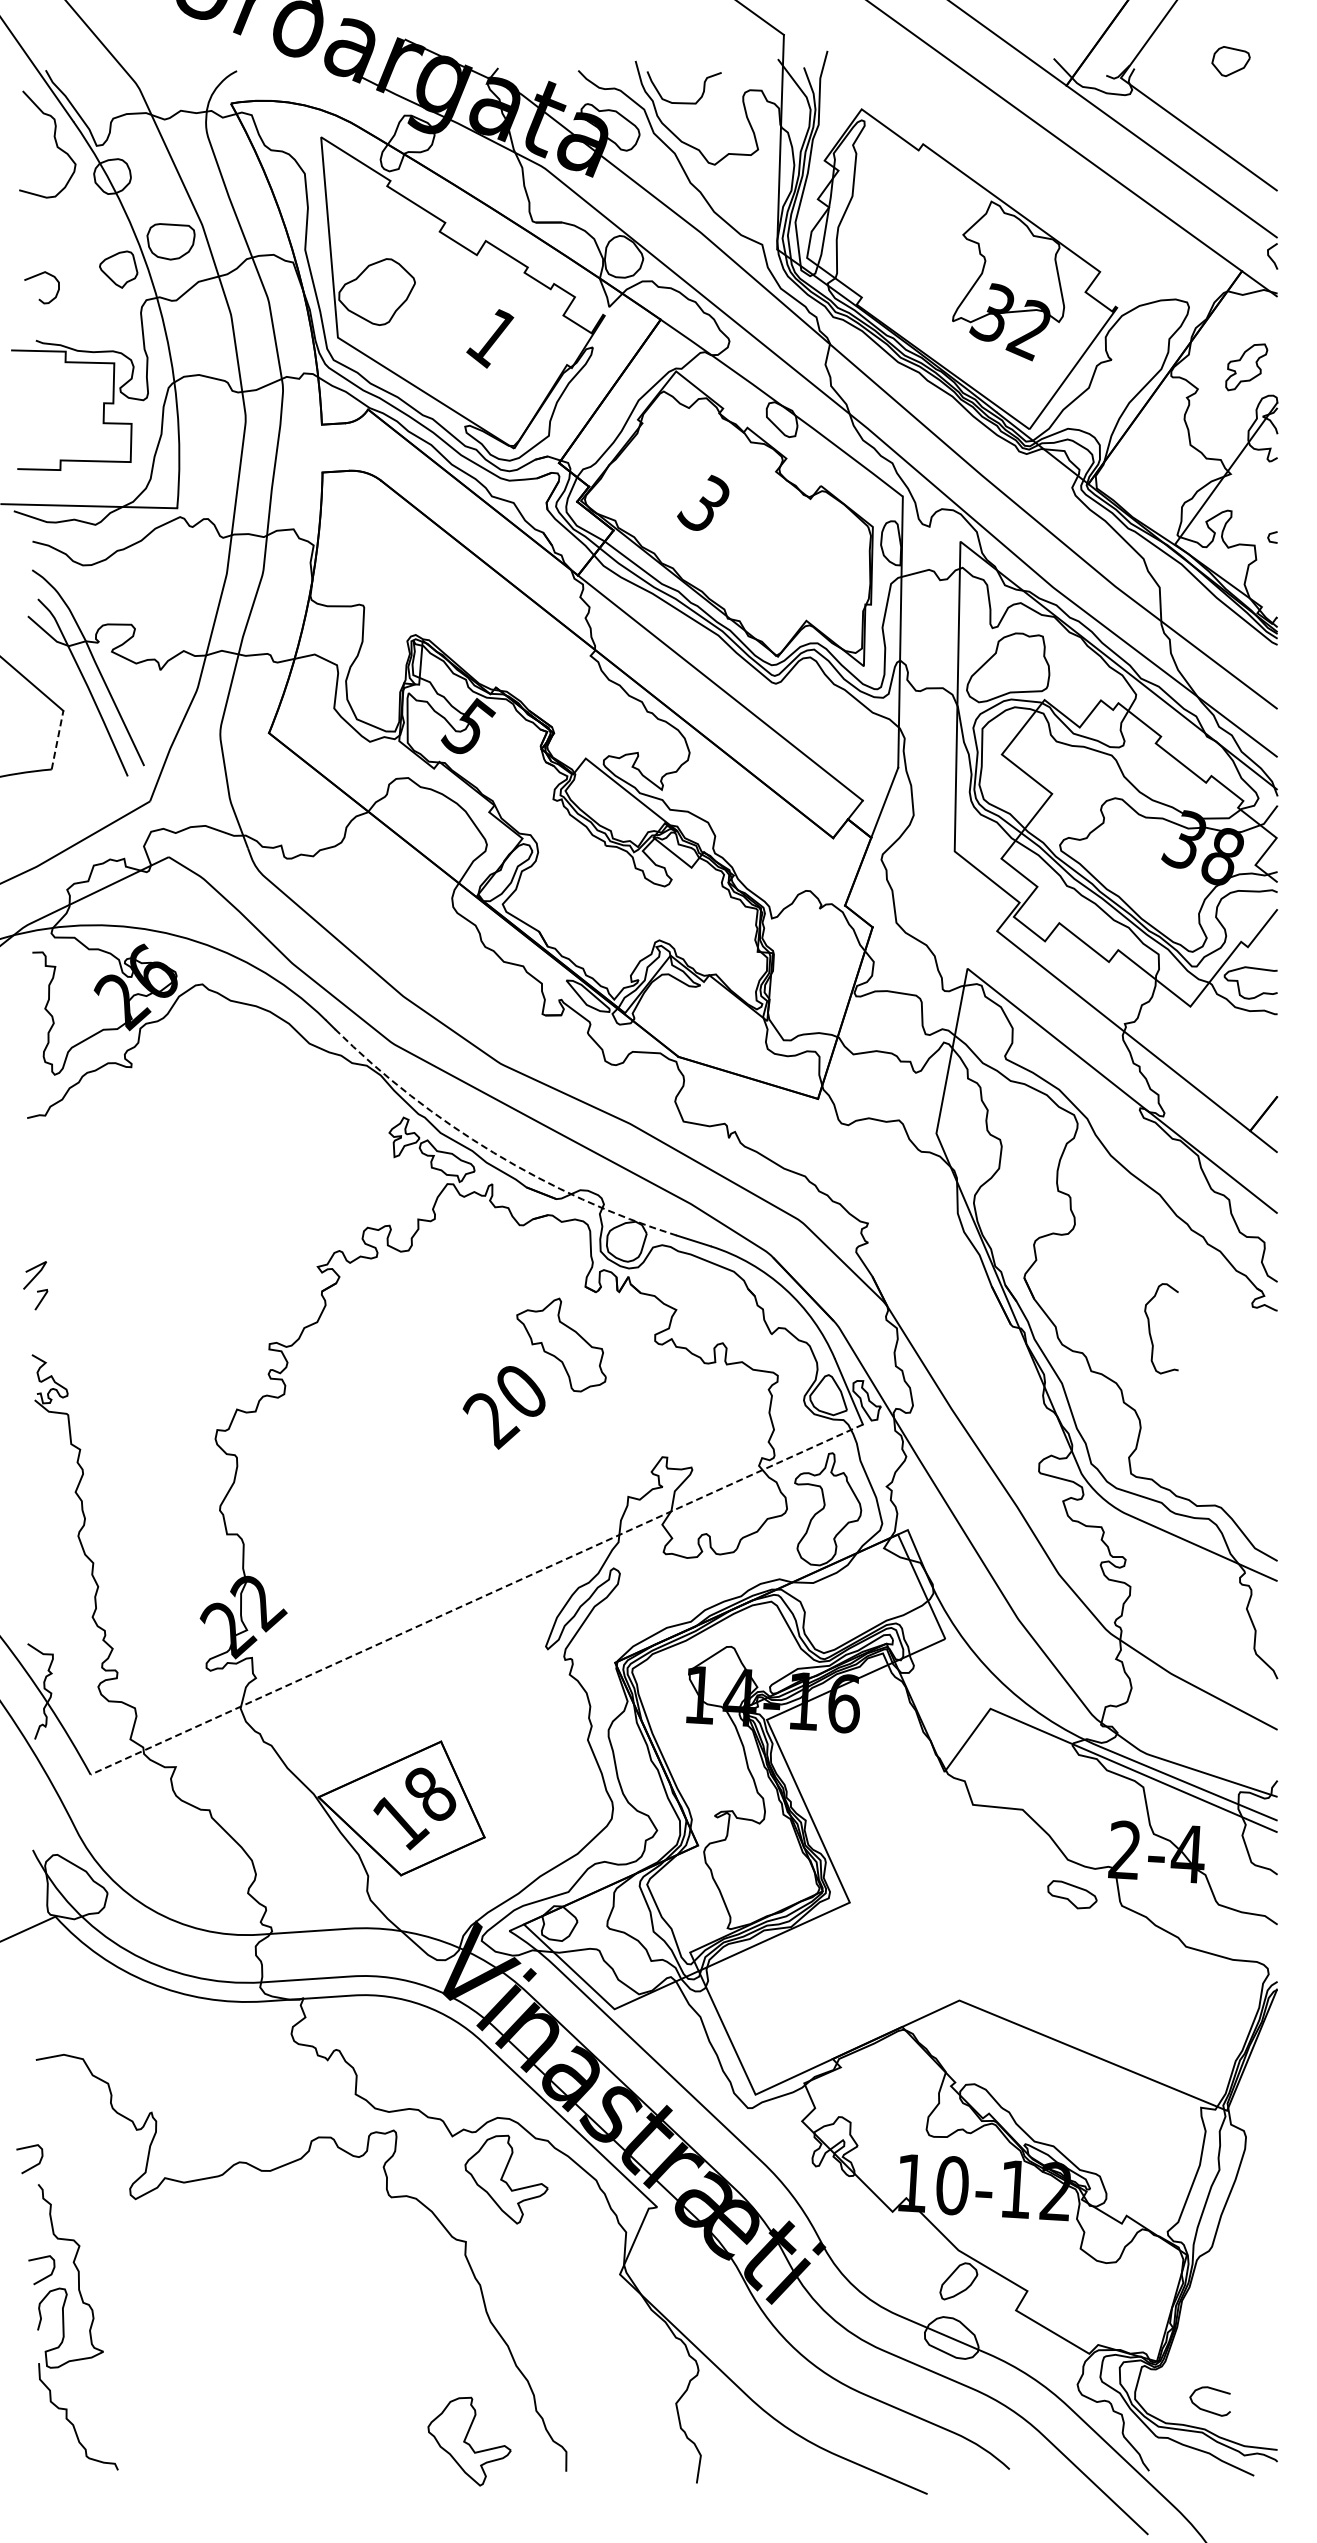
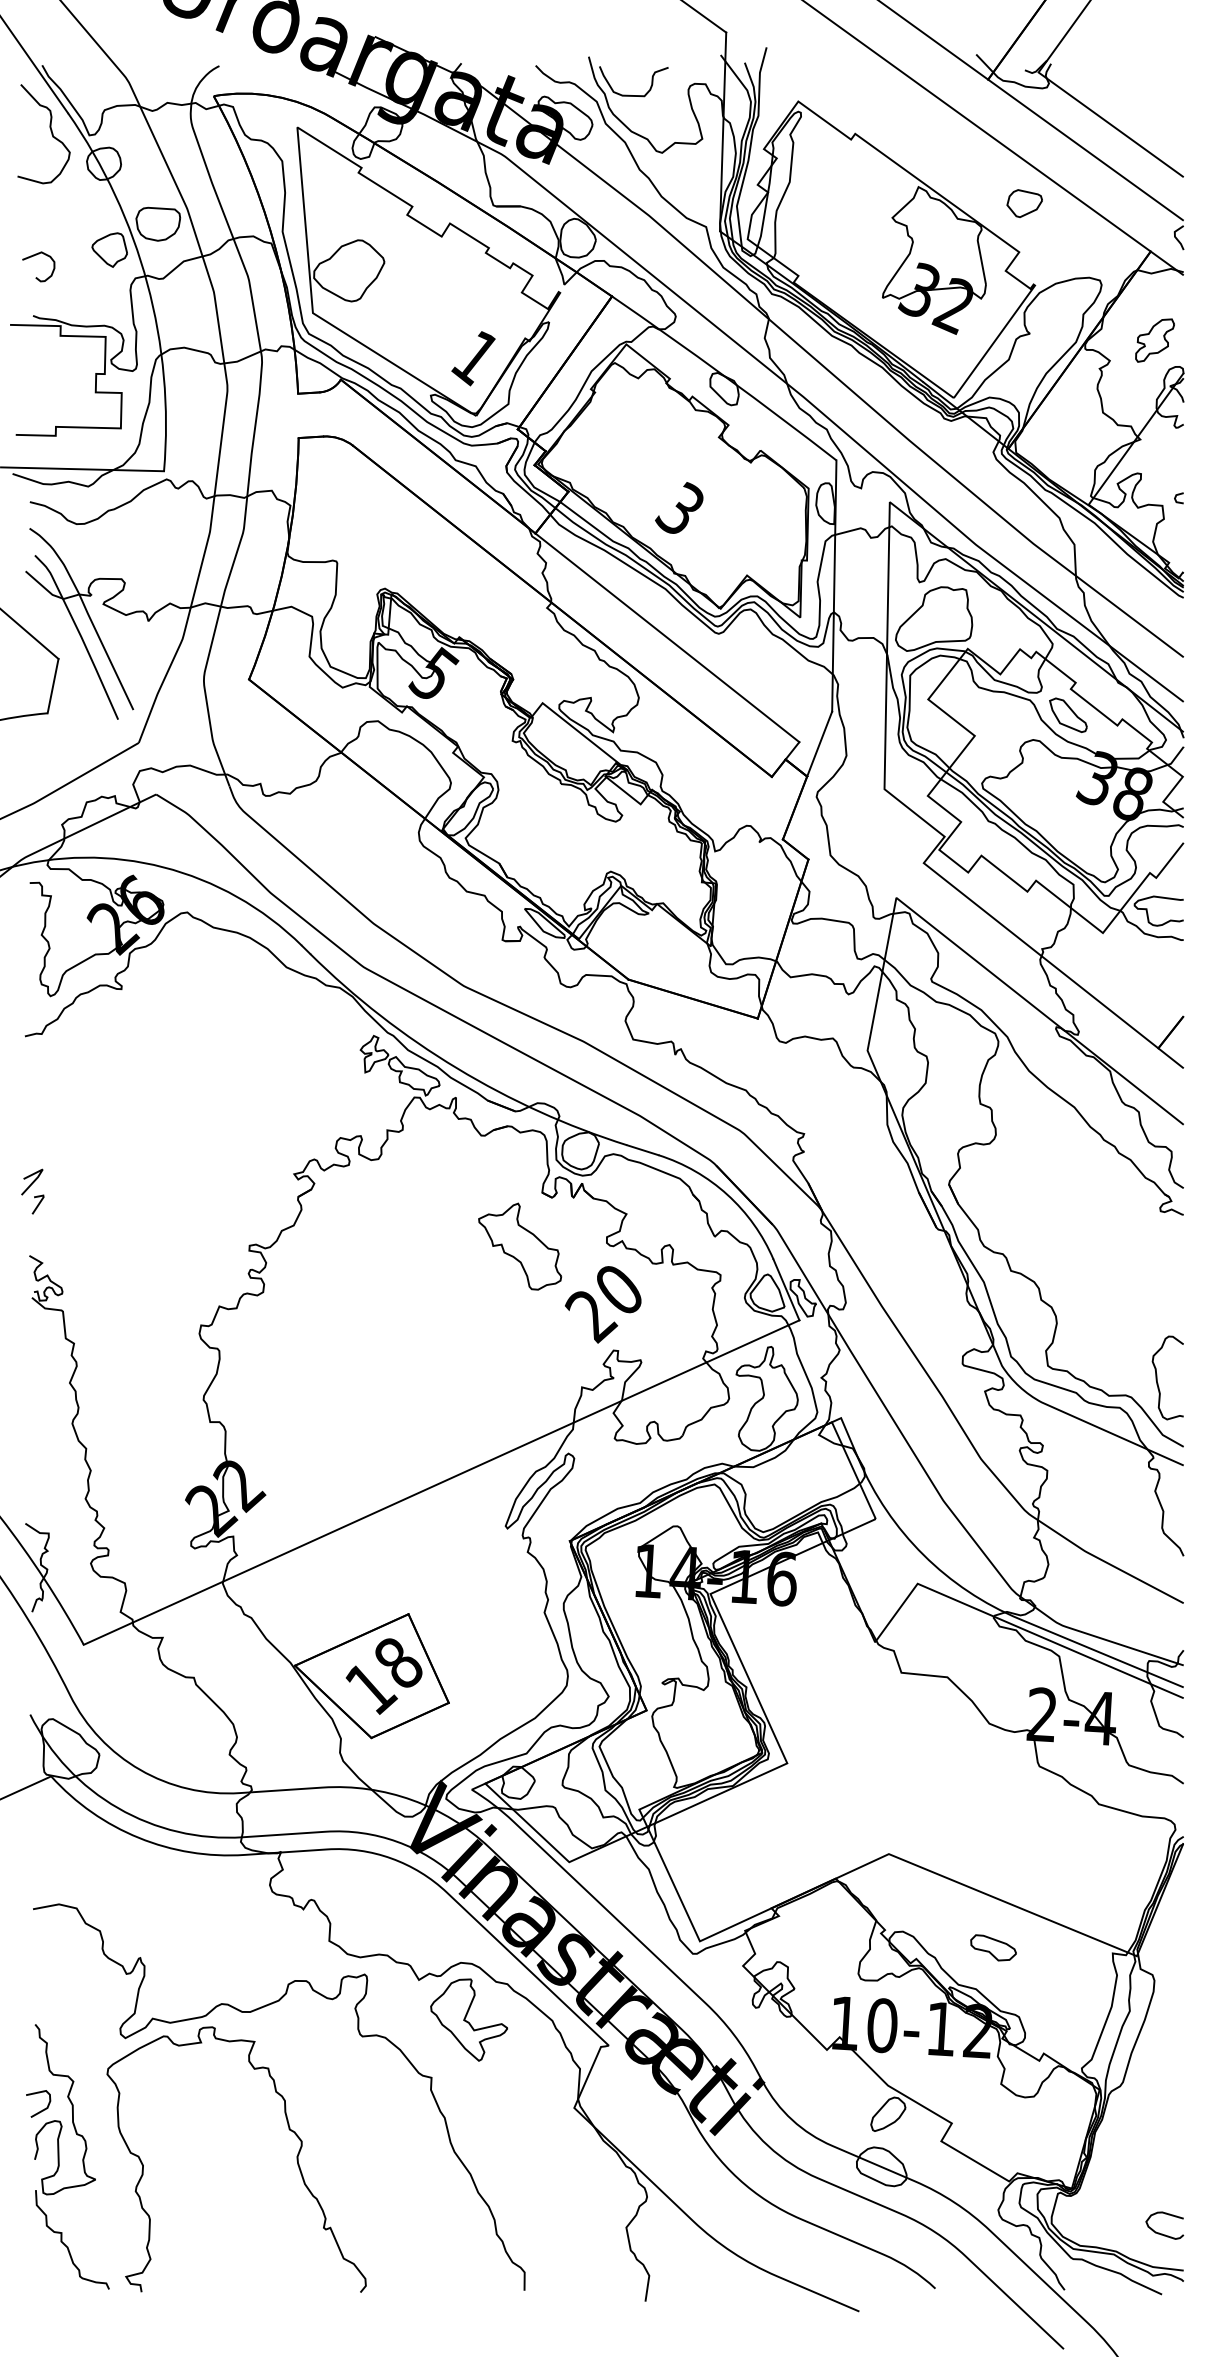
part: (1230, 61) -> (1024, 203), moved
text: (490, 338) -> (473, 358), moved
text: (703, 502) -> (679, 507), moved
line: (57, 740) -> (53, 686), dashed -> solid
part: (1152, 771) -> (1067, 715), added
arc: (493, 1152) -> (457, 1068), dashed -> solid
curve: (1150, 1328) -> (1157, 1377), moved
text: (503, 1407) -> (602, 1304), moved
line: (476, 1599) -> (441, 1482), dashed -> solid
part: (1072, 1894) -> (993, 1947), moved
curve: (33, 2165) -> (30, 2006), removed
curve: (312, 2298) -> (289, 2130), added
curve: (1206, 2409) -> (1161, 2233), moved
part: (469, 2441) -> (434, 2262), removed

